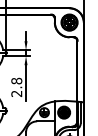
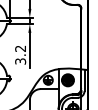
text: (16, 86) -> (20, 54), 2.8 -> 3.2

